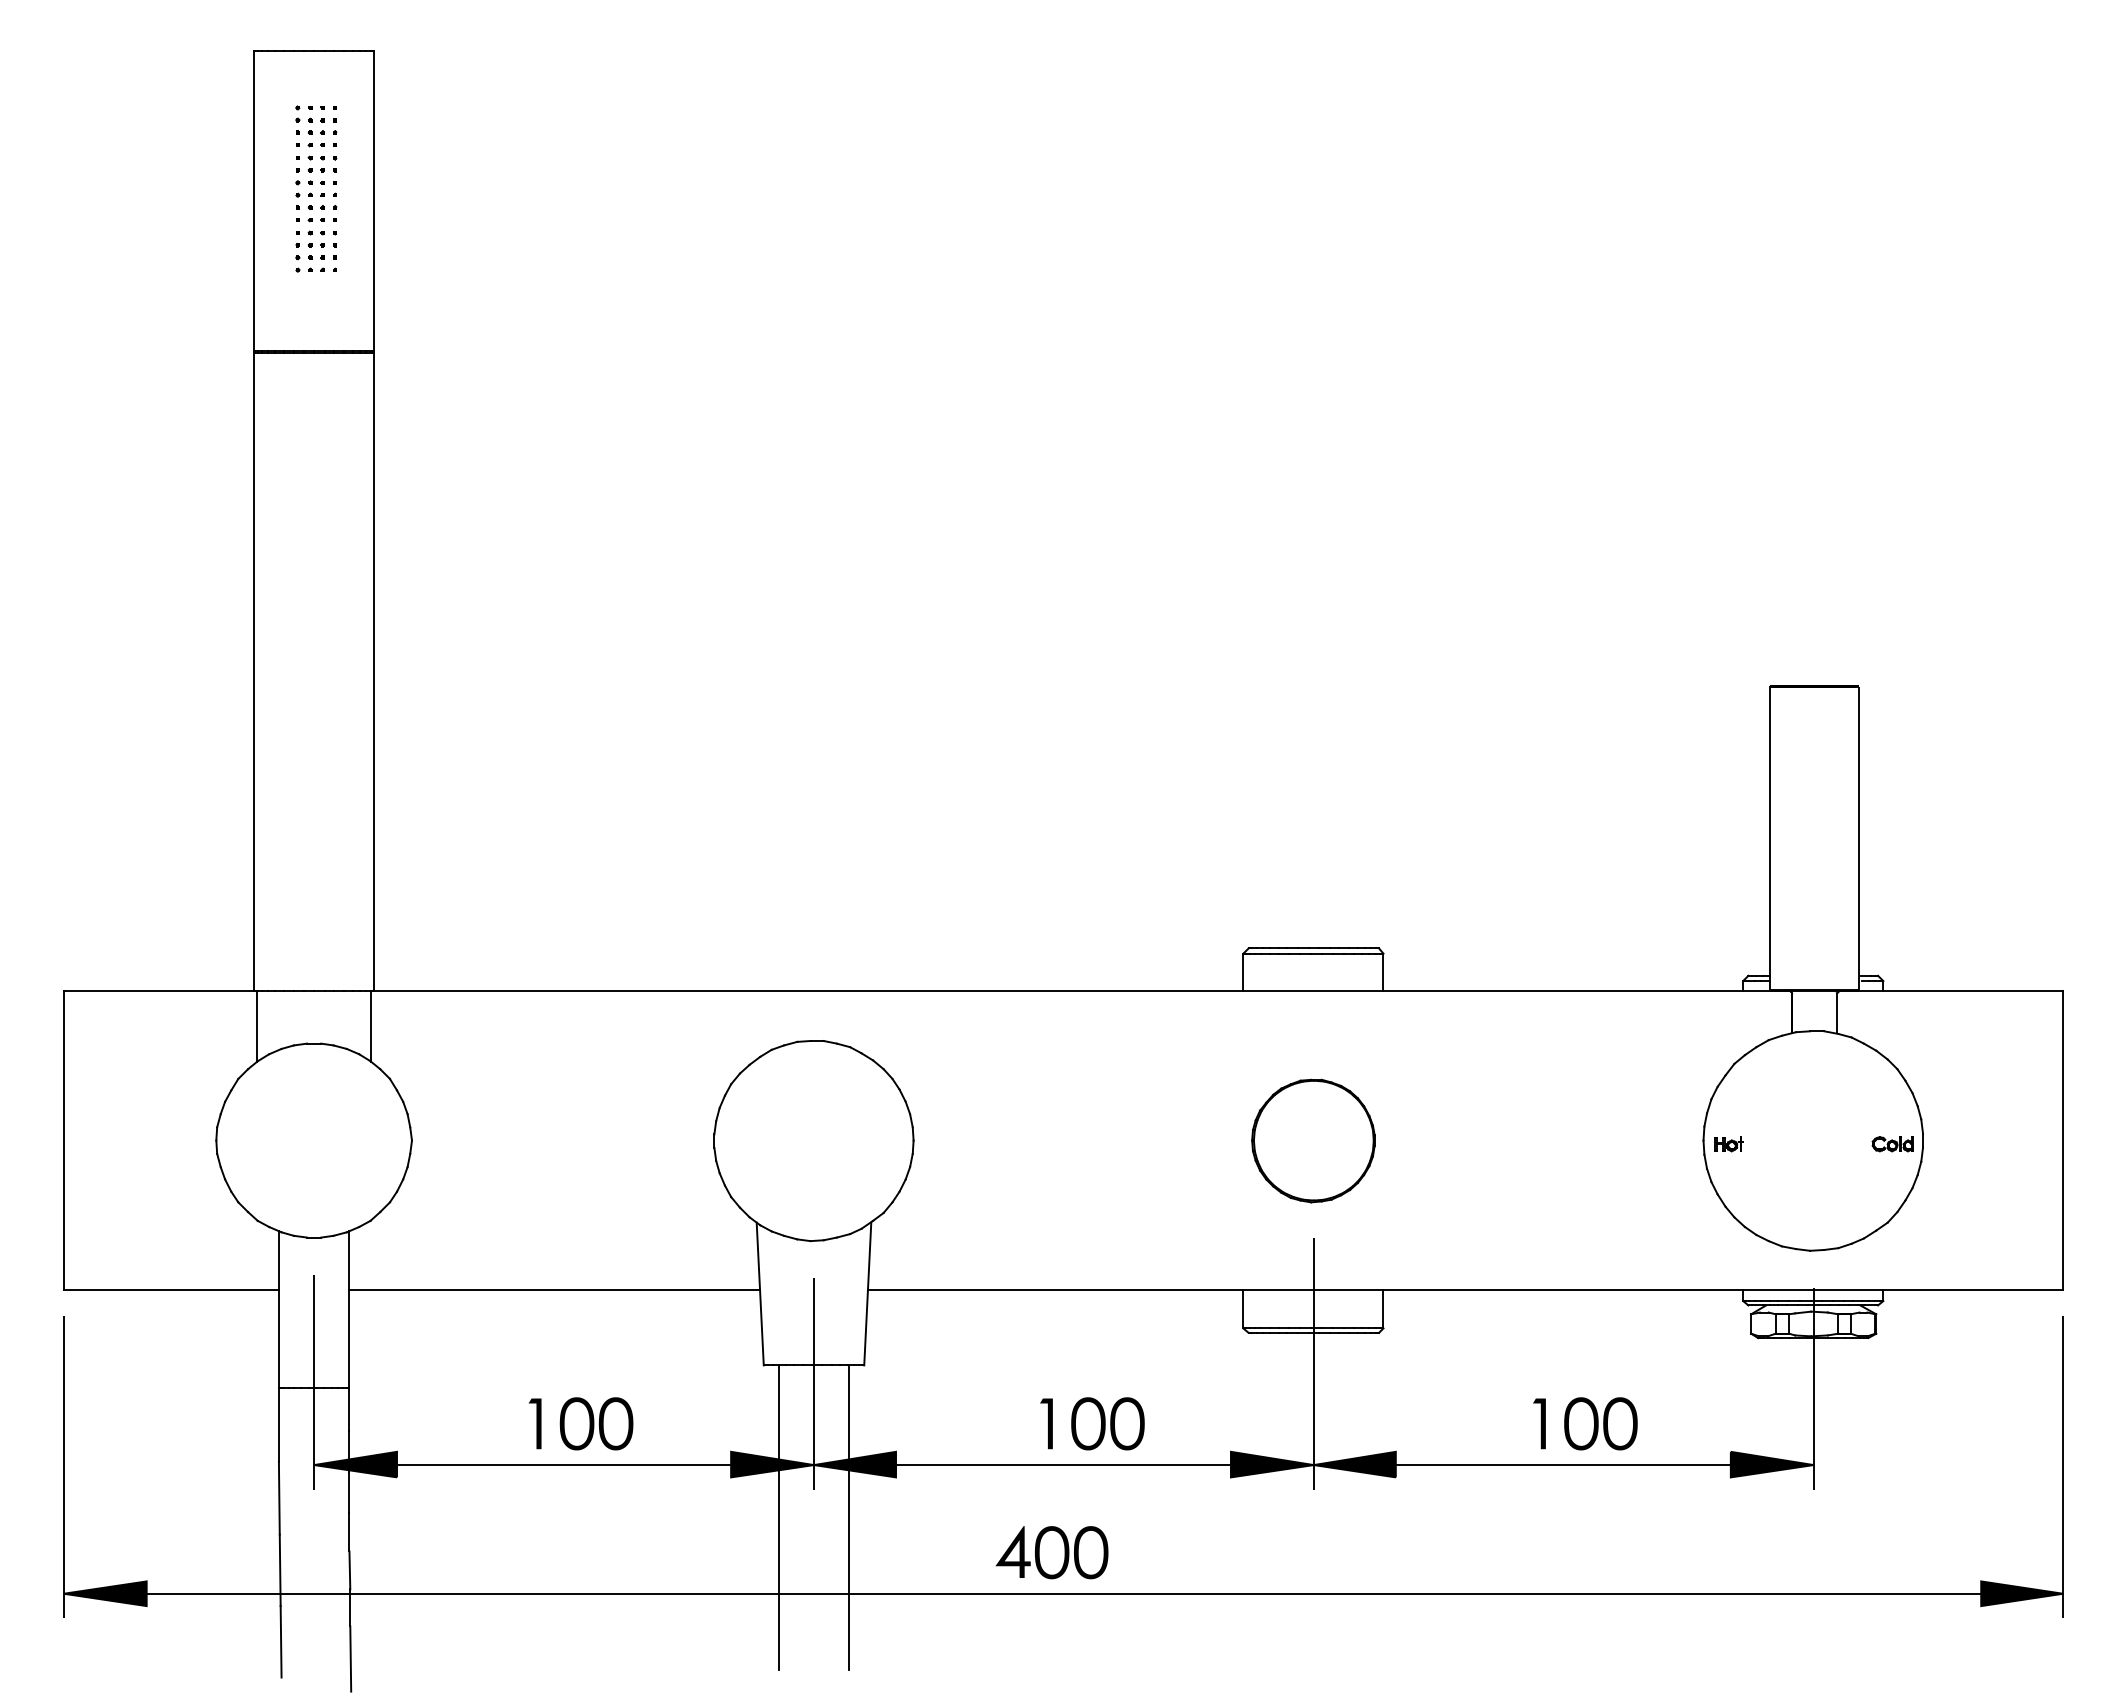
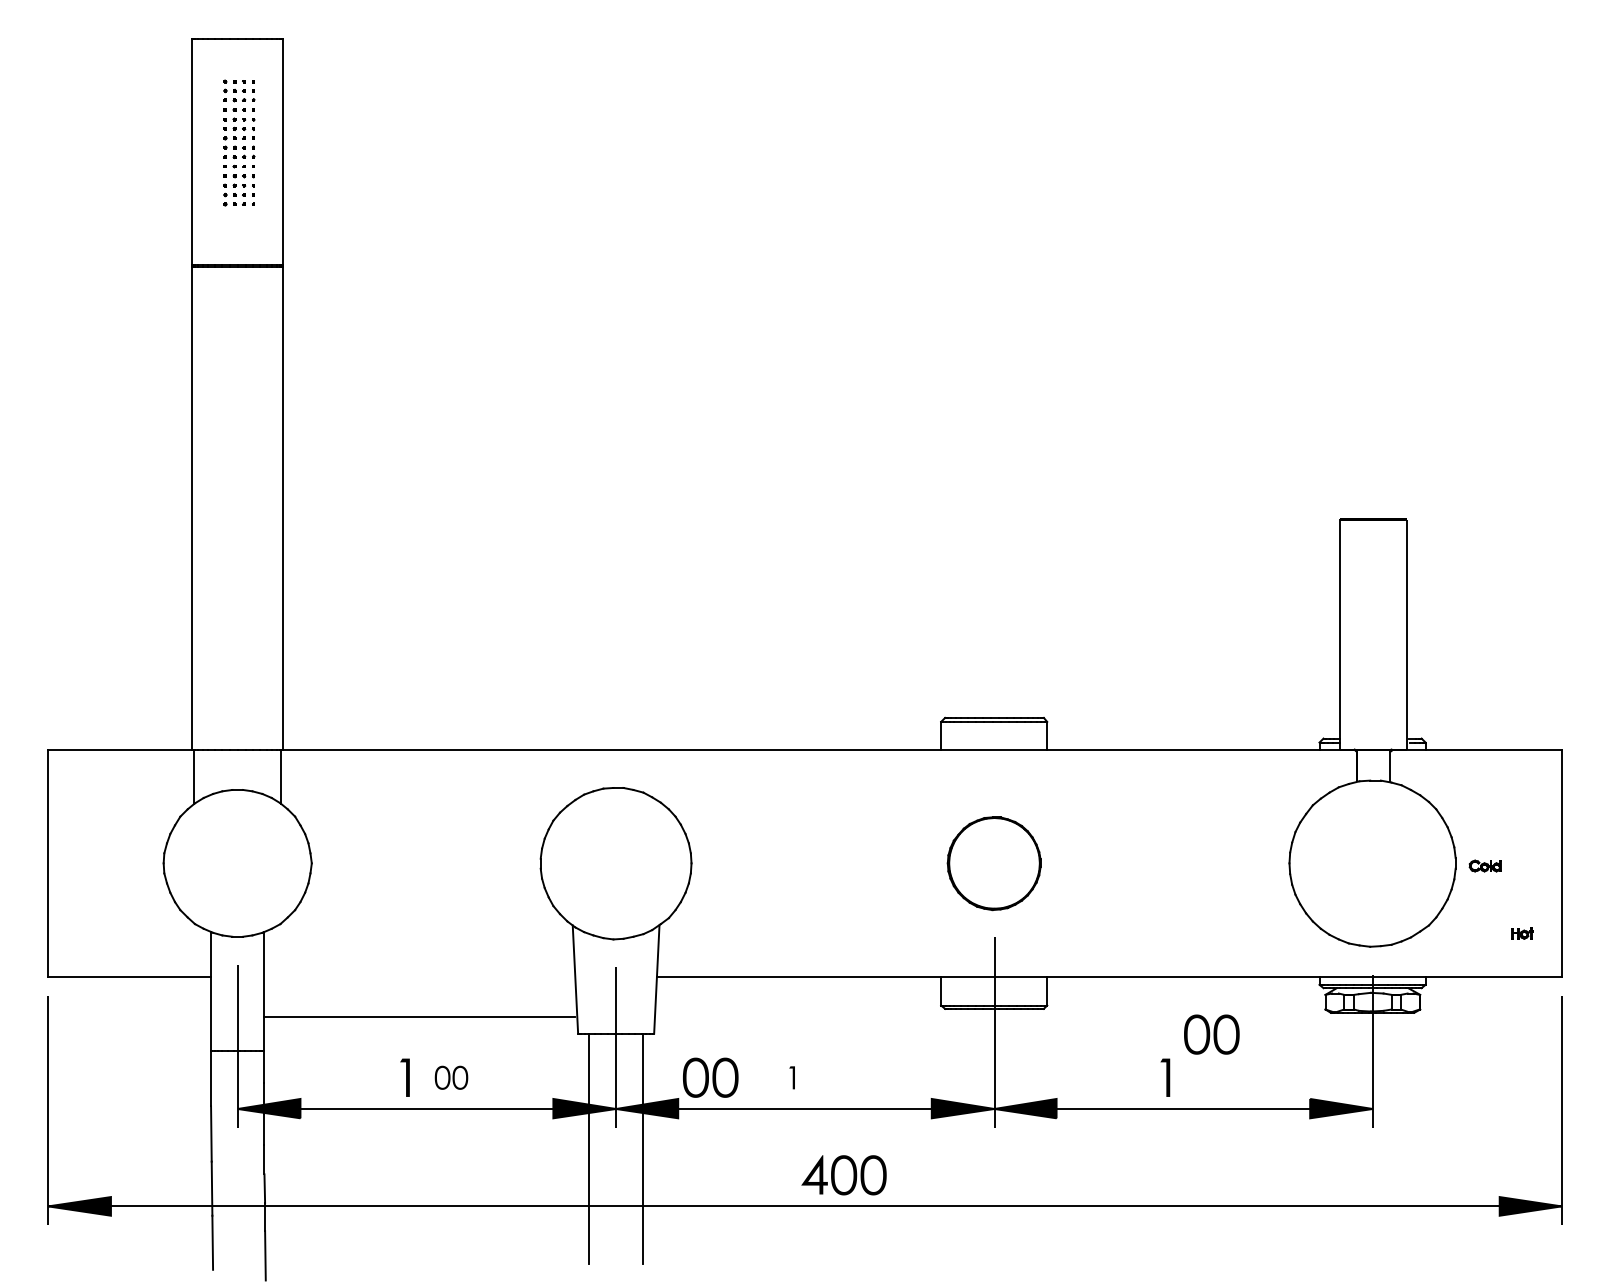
part: (1728, 1144) -> (1521, 933), moved
part: (1892, 1144) -> (1484, 866), moved
line: (554, 1290) -> (419, 1016), moved
part: (596, 1423) -> (451, 1077), size x0.6
part: (1046, 1423) -> (792, 1077), size x0.6
part: (1107, 1423) -> (710, 1077), moved
part: (1600, 1423) -> (1211, 1034), moved
part: (1051, 1552) -> (843, 1175), moved

